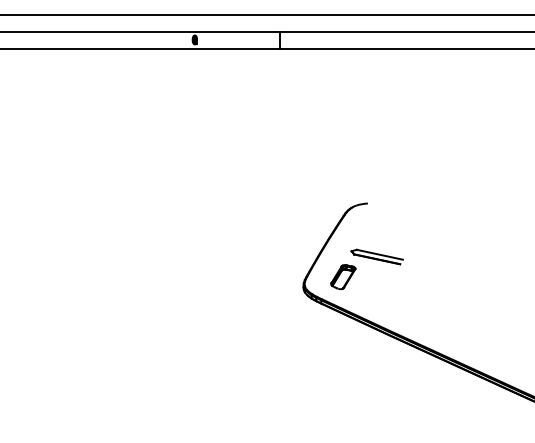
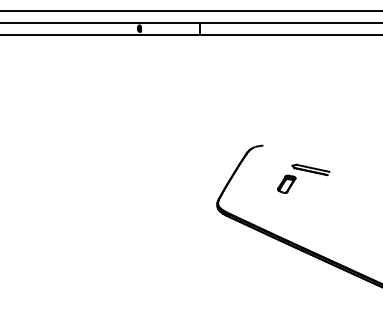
part: (356, 269) -> (296, 178), moved

